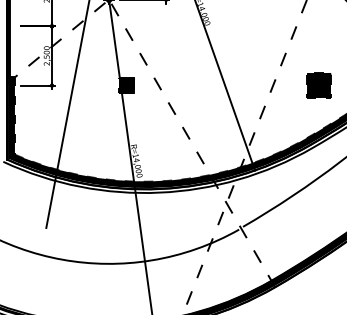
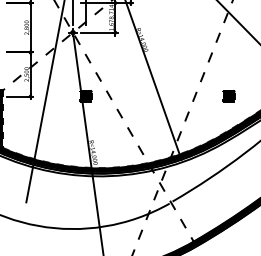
part: (318, 85) -> (228, 96), size x0.62

